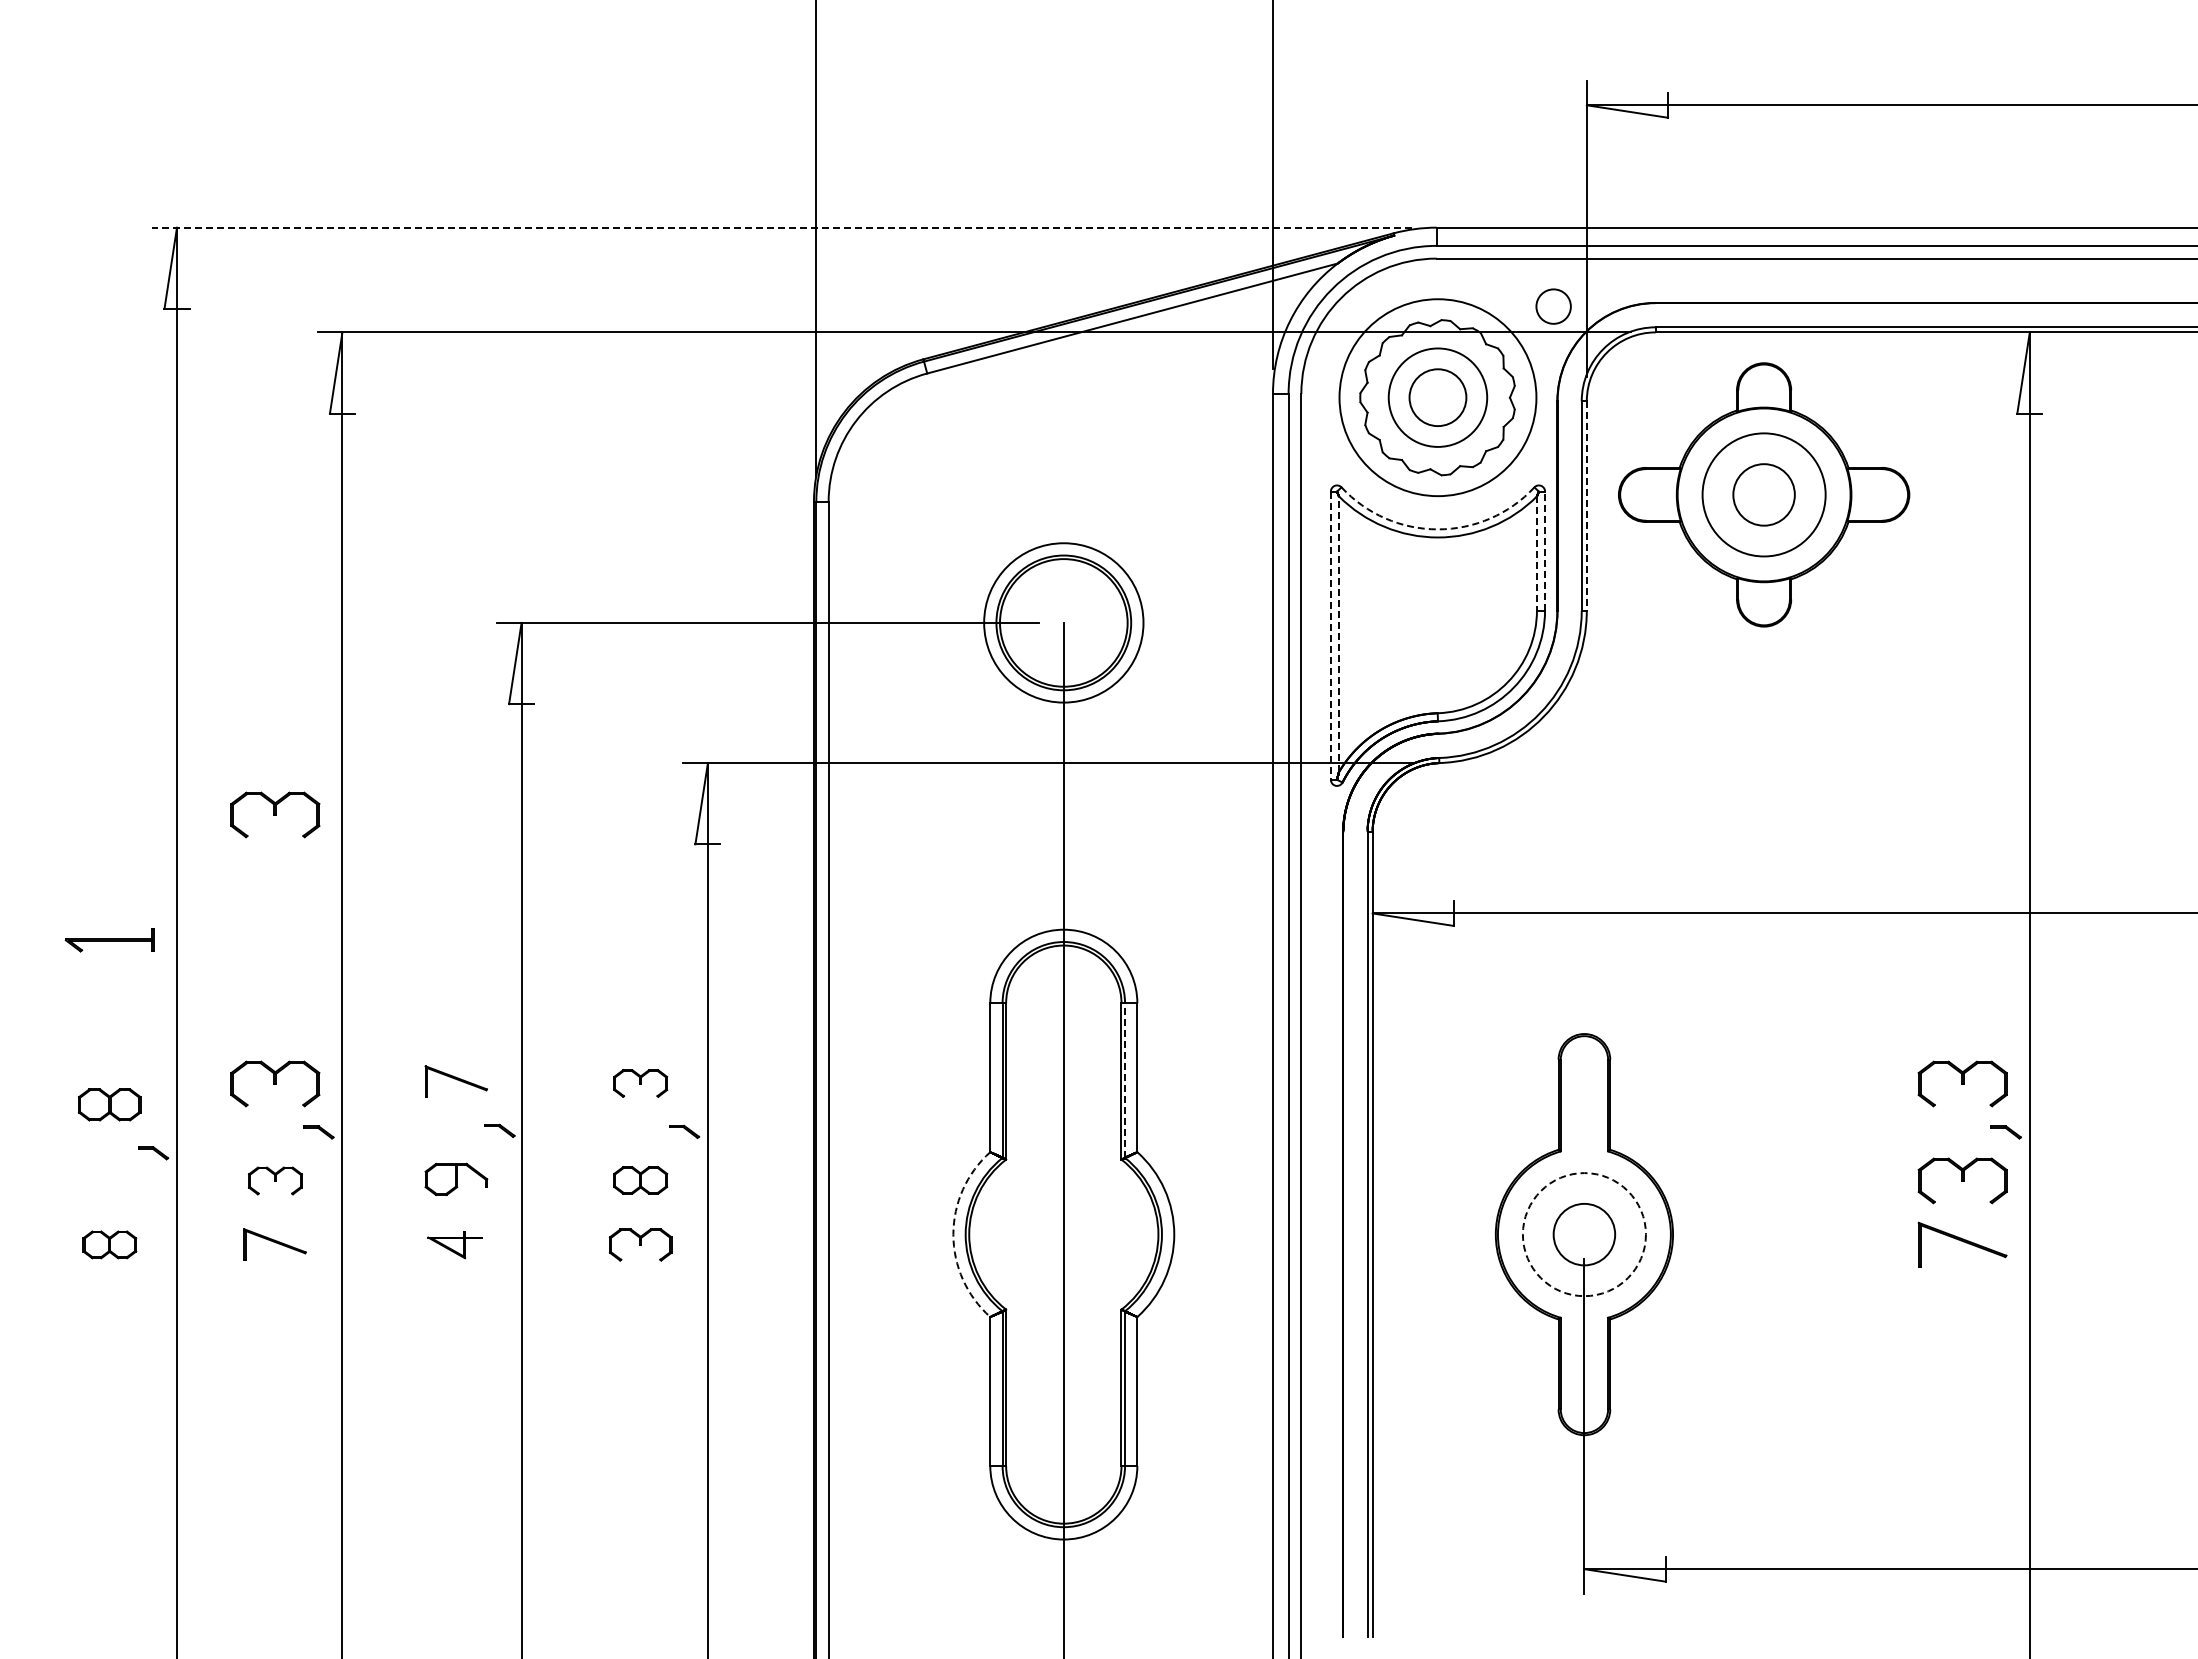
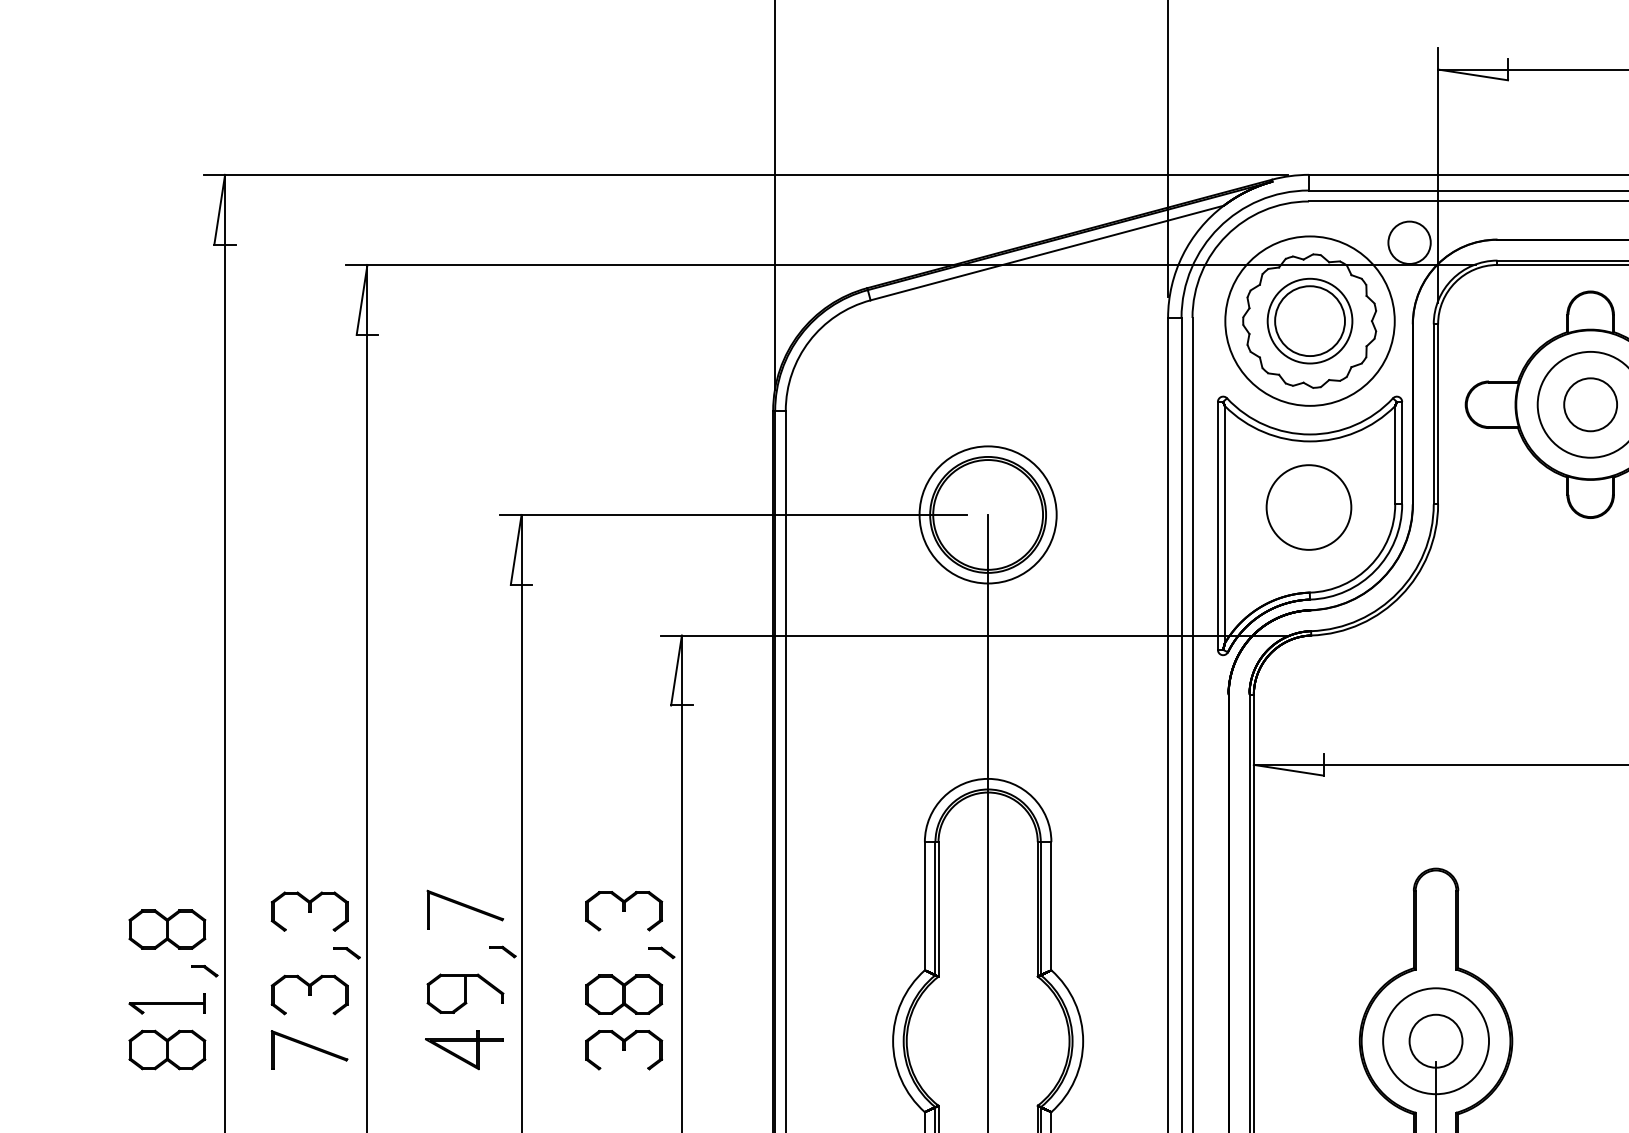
line: (782, 227) -> (746, 174), dashed -> solid
circle: (1553, 306) -> (1409, 242), size x1.43
circle: (1437, 397) -> (1309, 320), size x1.43
line: (1586, 506) -> (1437, 414), dashed -> solid
arc: (1437, 529) -> (1309, 434), dashed -> solid
line: (1545, 551) -> (1402, 453), dashed -> solid
line: (1536, 553) -> (1394, 455), dashed -> solid
circle: (1436, 614) -> (1308, 507), added
line: (1338, 634) -> (1224, 524), dashed -> solid
line: (1330, 636) -> (1217, 526), dashed -> solid
part: (275, 814) -> (309, 679), removed
part: (109, 940) -> (167, 1004), moved
line: (1125, 1080) -> (1041, 908), dashed -> solid
part: (456, 1081) -> (465, 909), size x1.43
part: (640, 1083) -> (623, 911), size x1.67
part: (109, 1104) -> (167, 929), size x1.43
part: (456, 1179) -> (465, 993), size x1.43
part: (275, 1180) -> (309, 994), size x1.67
part: (640, 1180) -> (623, 994), size x1.67
arc: (953, 1234) -> (893, 1041), dashed -> solid
circle: (1583, 1234) -> (1435, 1041), dashed -> solid
part: (109, 1244) -> (167, 1049), size x1.67
part: (274, 1244) -> (308, 1049), size x1.43
part: (454, 1244) -> (463, 1049), size x1.67
part: (640, 1244) -> (623, 1049), size x1.43

